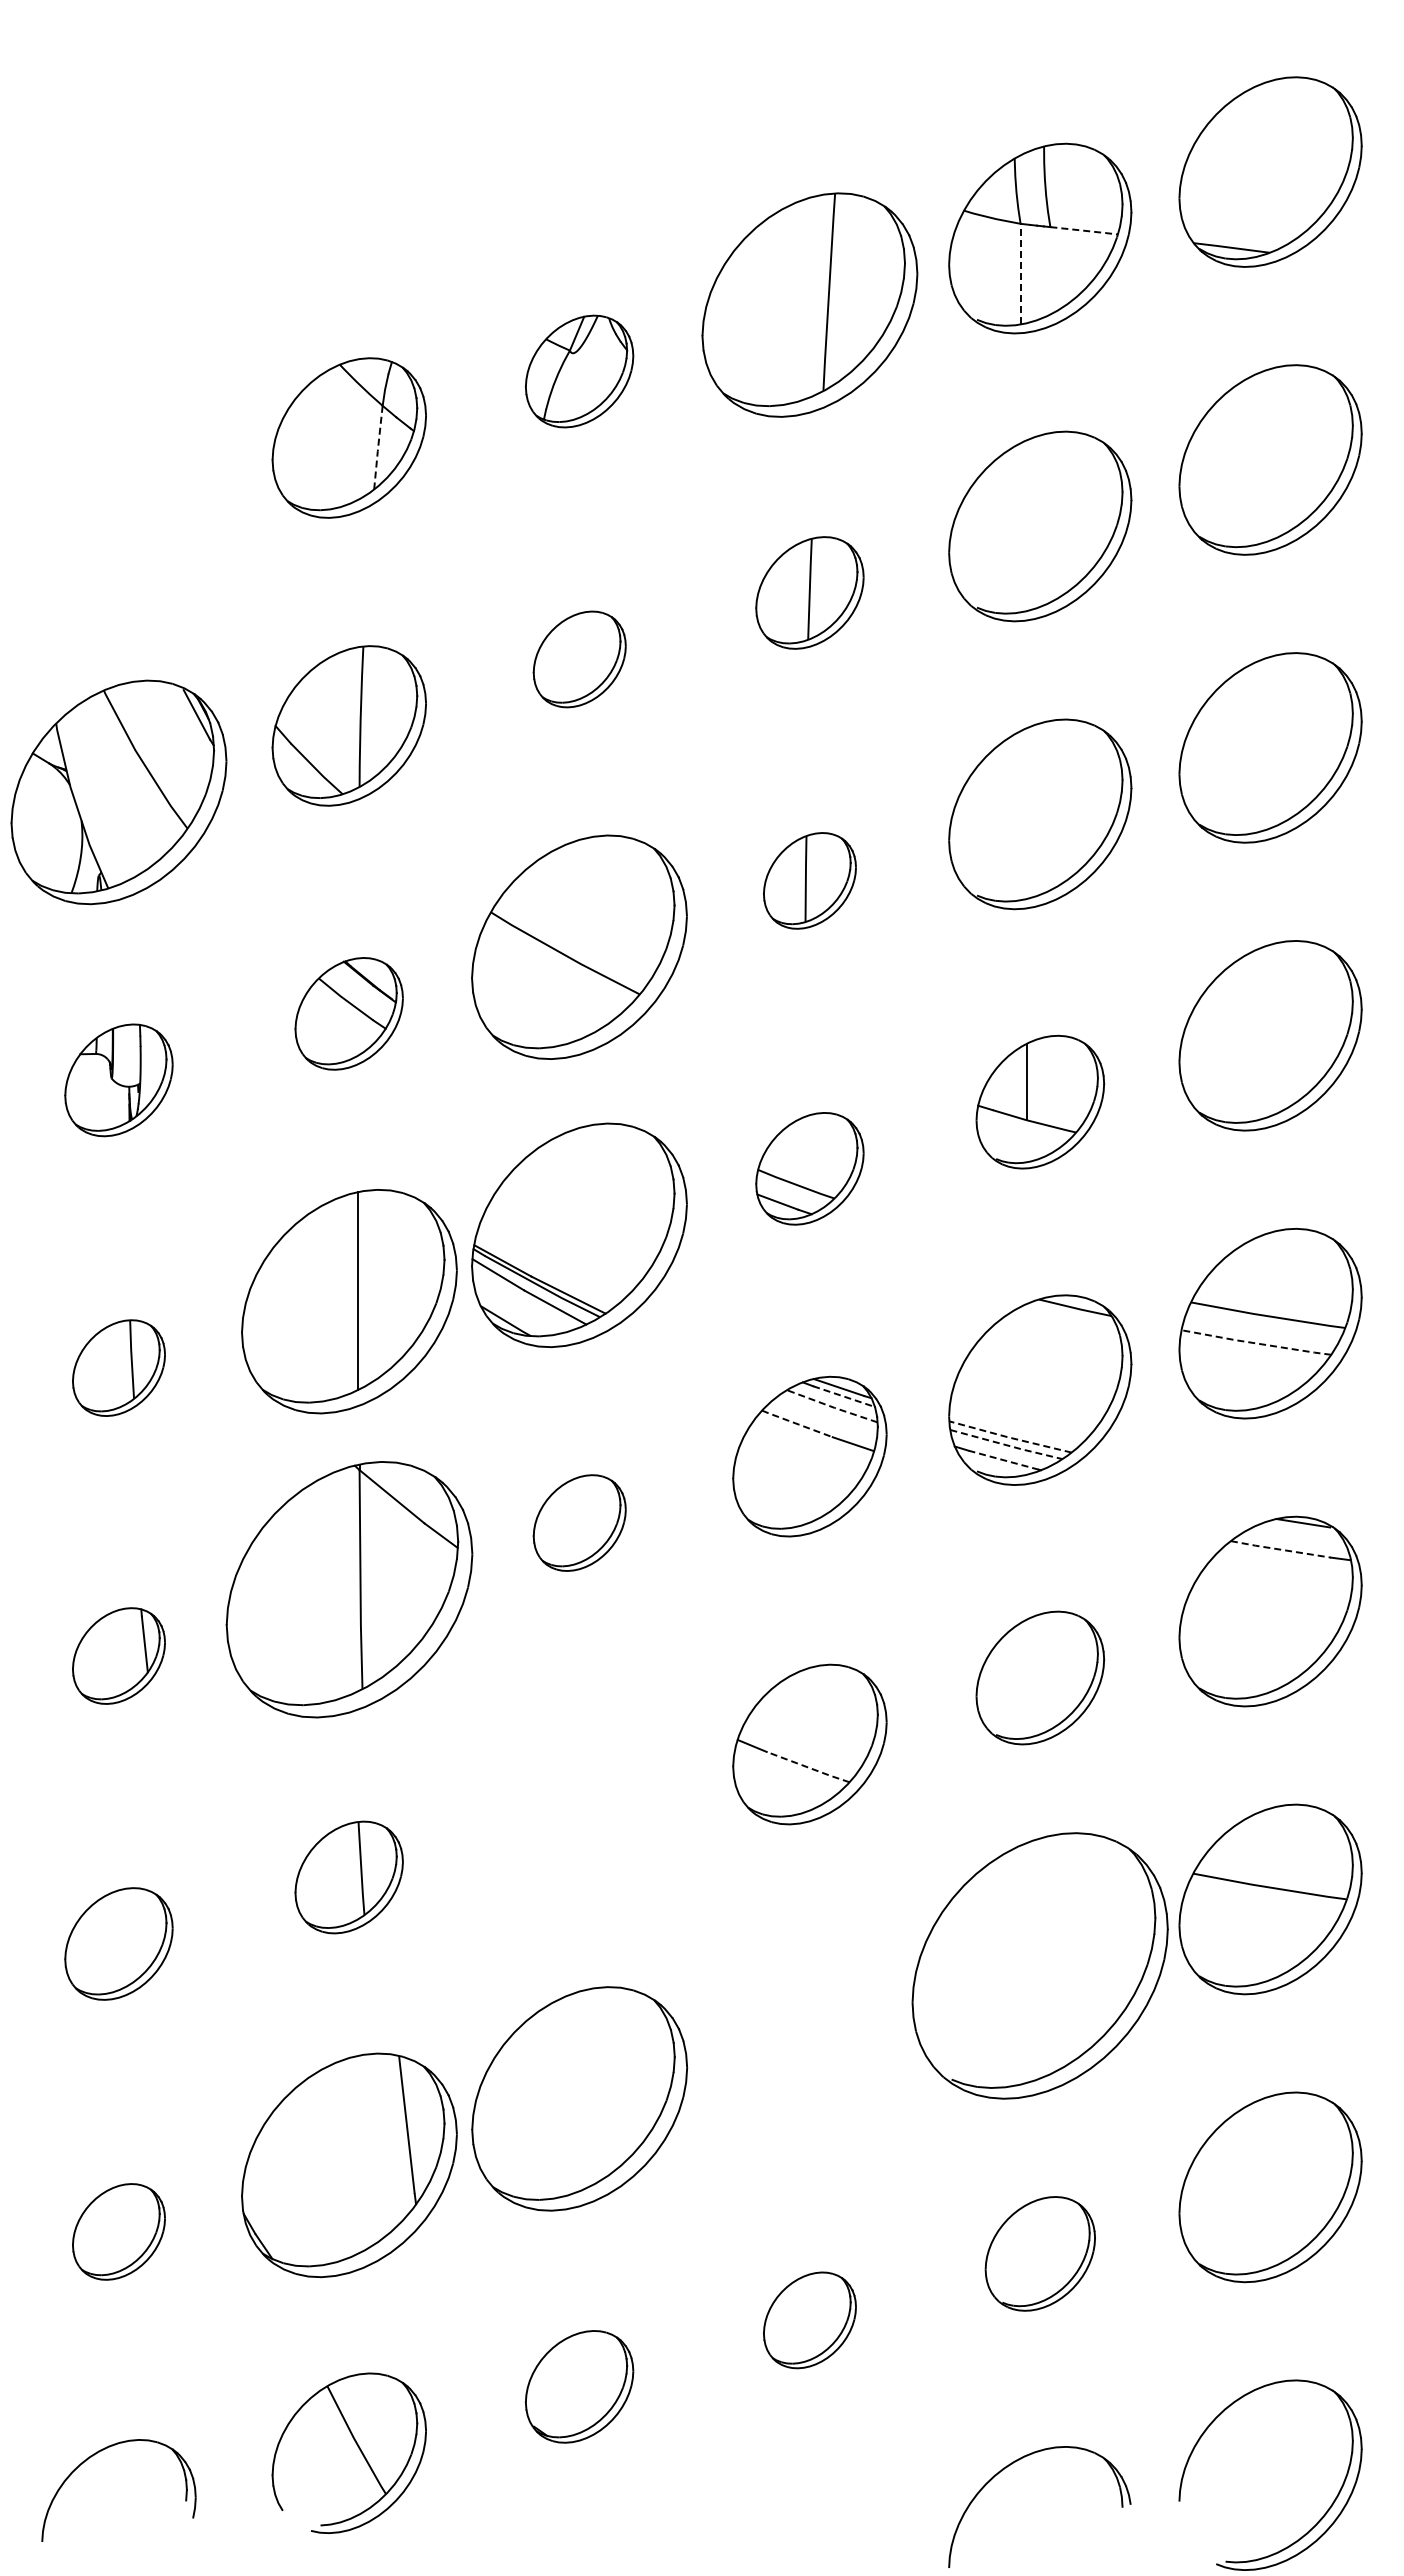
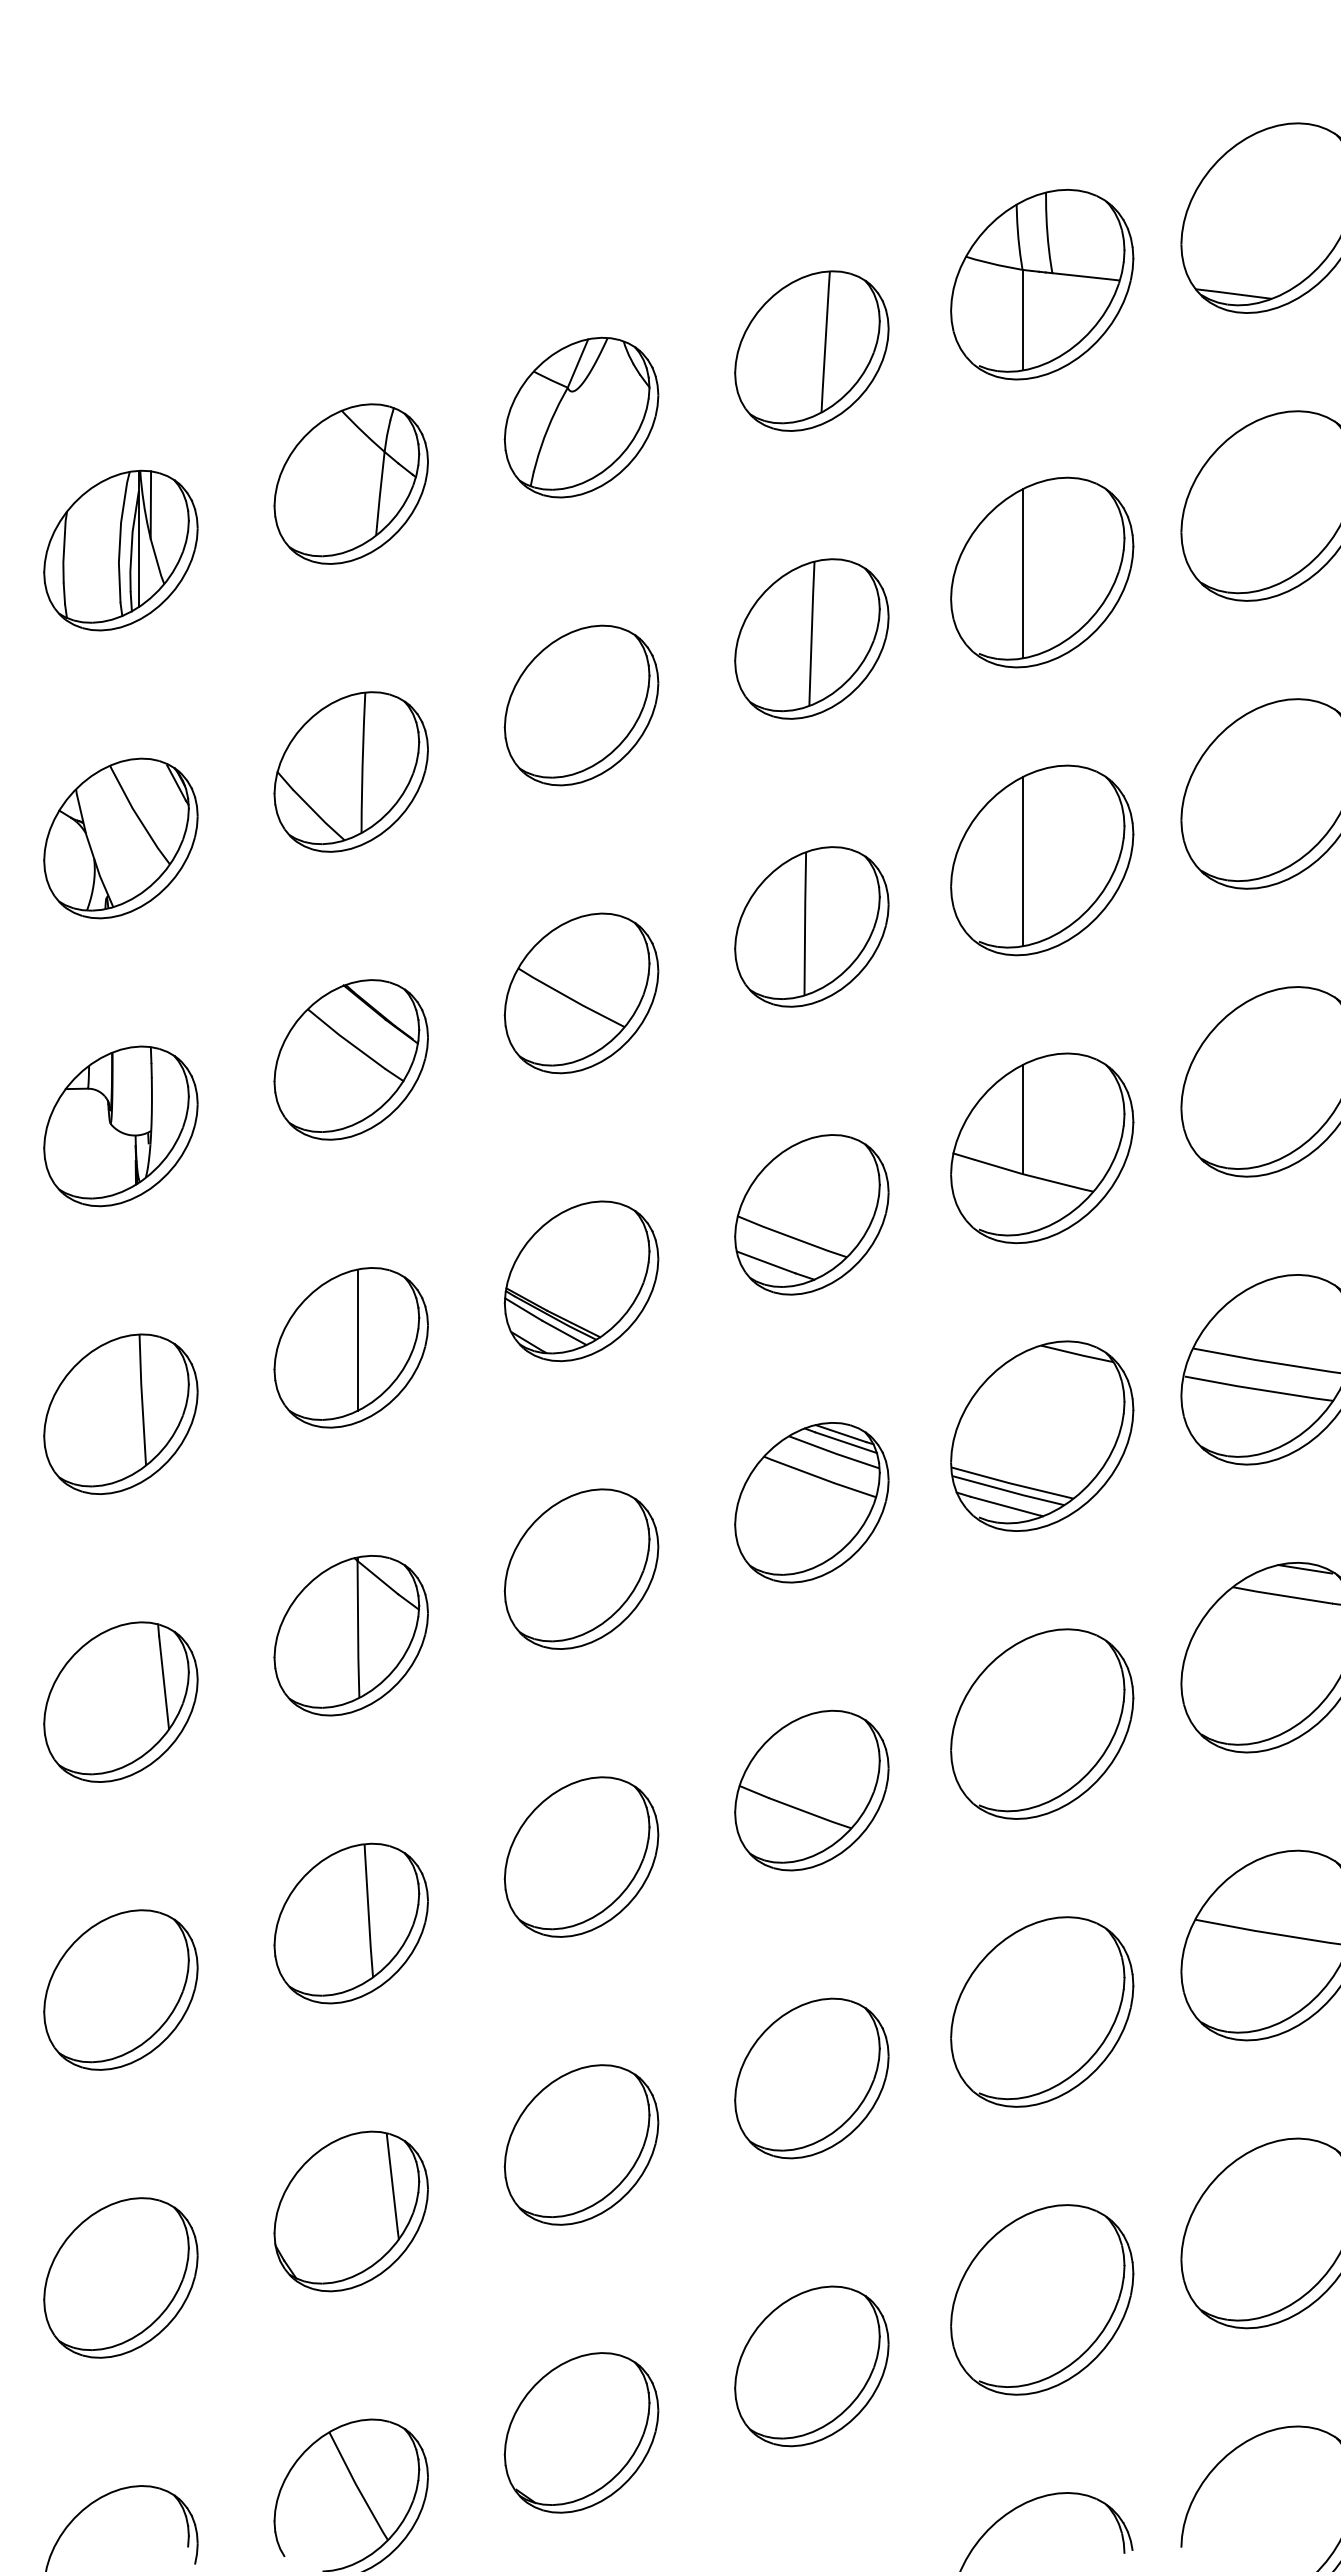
line: (1085, 230) -> (1087, 276), dashed -> solid
line: (1020, 273) -> (1022, 319), dashed -> solid
part: (809, 304) -> (811, 350), size x0.71
part: (579, 371) -> (581, 417), size x1.43
line: (378, 448) -> (380, 494), dashed -> solid
part: (118, 504) -> (120, 550), added
line: (1020, 527) -> (1022, 573), added
part: (809, 592) -> (811, 638), size x1.43
part: (579, 659) -> (581, 705), size x1.67
part: (118, 792) -> (120, 838), size x0.71
line: (1020, 815) -> (1022, 861), added
part: (809, 880) -> (811, 926), size x1.67
part: (579, 947) -> (581, 993), size x0.71
part: (348, 1013) -> (350, 1059), size x1.43
part: (118, 1080) -> (120, 1126), size x1.43
part: (1040, 1101) -> (1042, 1147), size x1.43
part: (809, 1168) -> (811, 1214), size x1.43
part: (579, 1234) -> (581, 1280), size x0.71
part: (348, 1301) -> (350, 1347), size x0.71
line: (1257, 1343) -> (1259, 1389), dashed -> solid
part: (118, 1367) -> (120, 1413), size x1.67
line: (844, 1396) -> (846, 1442), dashed -> solid
line: (832, 1407) -> (834, 1453), dashed -> solid
line: (797, 1423) -> (799, 1469), dashed -> solid
line: (1010, 1437) -> (1012, 1483), dashed -> solid
line: (1006, 1445) -> (1008, 1491), dashed -> solid
line: (1003, 1460) -> (1005, 1506), dashed -> solid
part: (579, 1522) -> (581, 1568), size x1.67
line: (1280, 1549) -> (1282, 1595), dashed -> solid
part: (348, 1589) -> (350, 1635), size x0.62
part: (118, 1655) -> (120, 1701), size x1.67
part: (1040, 1677) -> (1042, 1723), size x1.43
line: (808, 1767) -> (810, 1813), dashed -> solid
part: (579, 1810) -> (581, 1856), added
part: (348, 1877) -> (350, 1923), size x1.43
part: (118, 1943) -> (120, 1989), size x1.43
part: (1040, 1965) -> (1042, 2011), size x0.71
part: (809, 2032) -> (811, 2078), added
part: (579, 2098) -> (581, 2144), size x0.71
part: (348, 2165) -> (350, 2211), size x0.71
part: (118, 2231) -> (120, 2277), size x1.67
part: (1040, 2253) -> (1042, 2299), size x1.67
part: (809, 2320) -> (811, 2366), size x1.67
part: (579, 2386) -> (581, 2432), size x1.43

